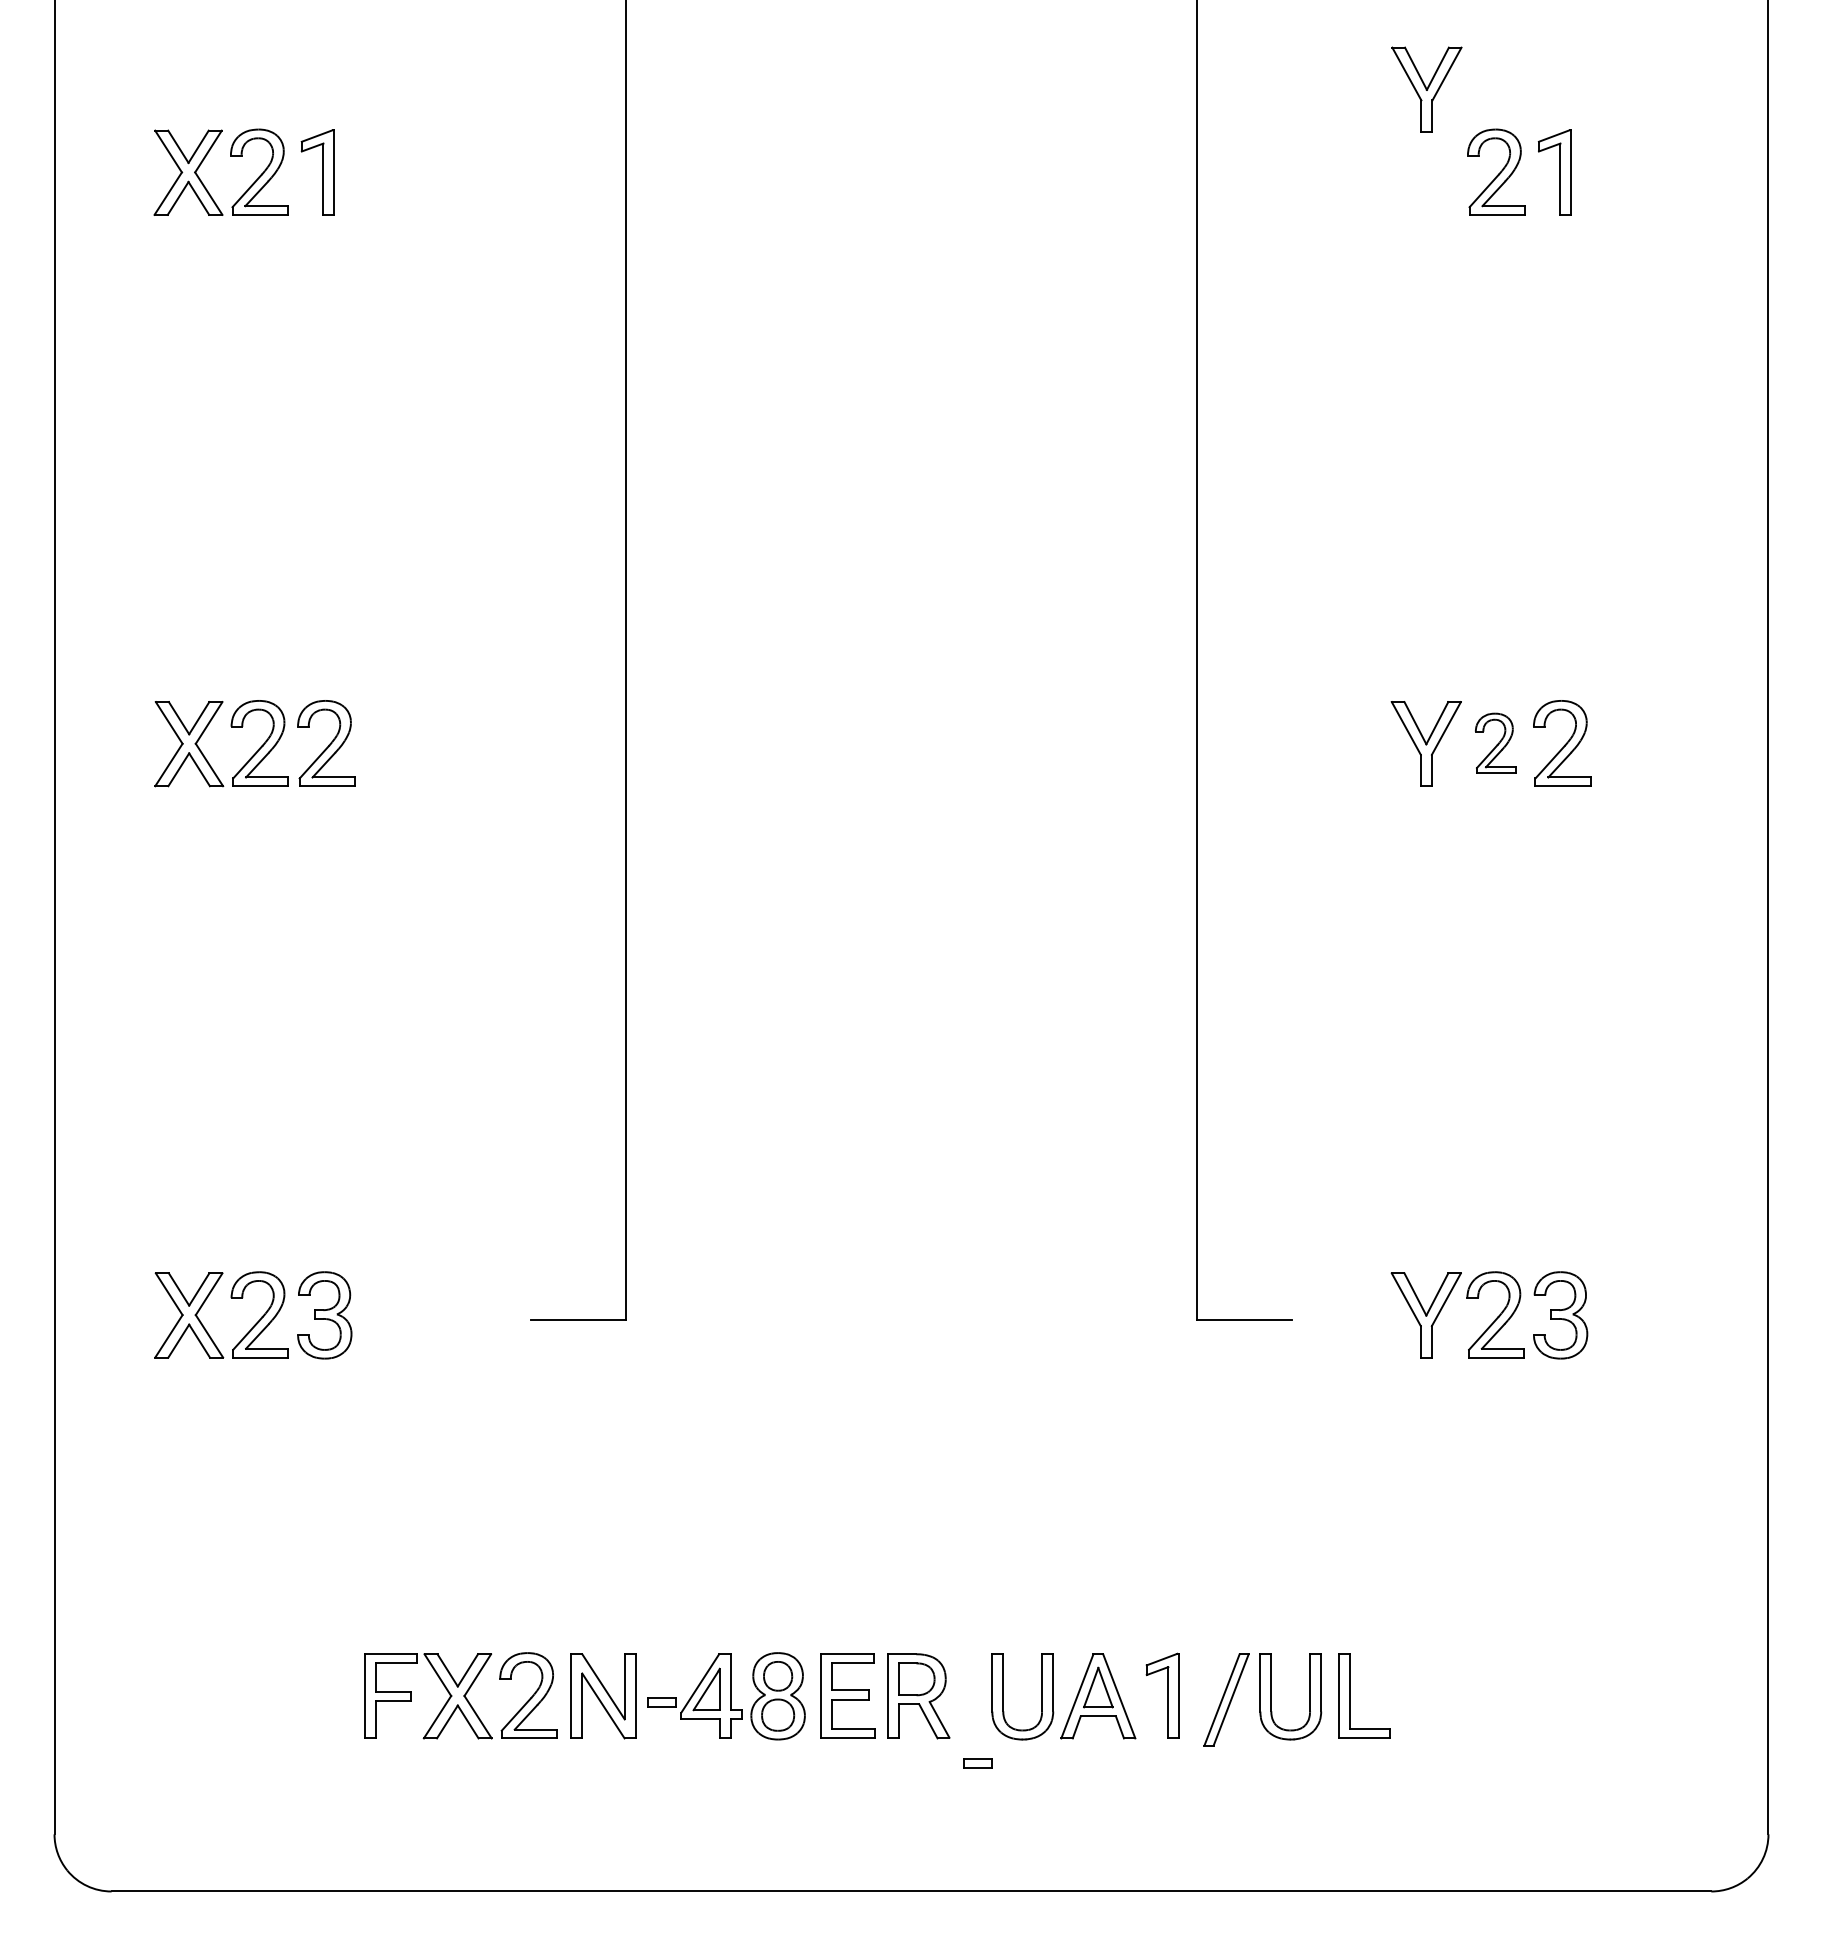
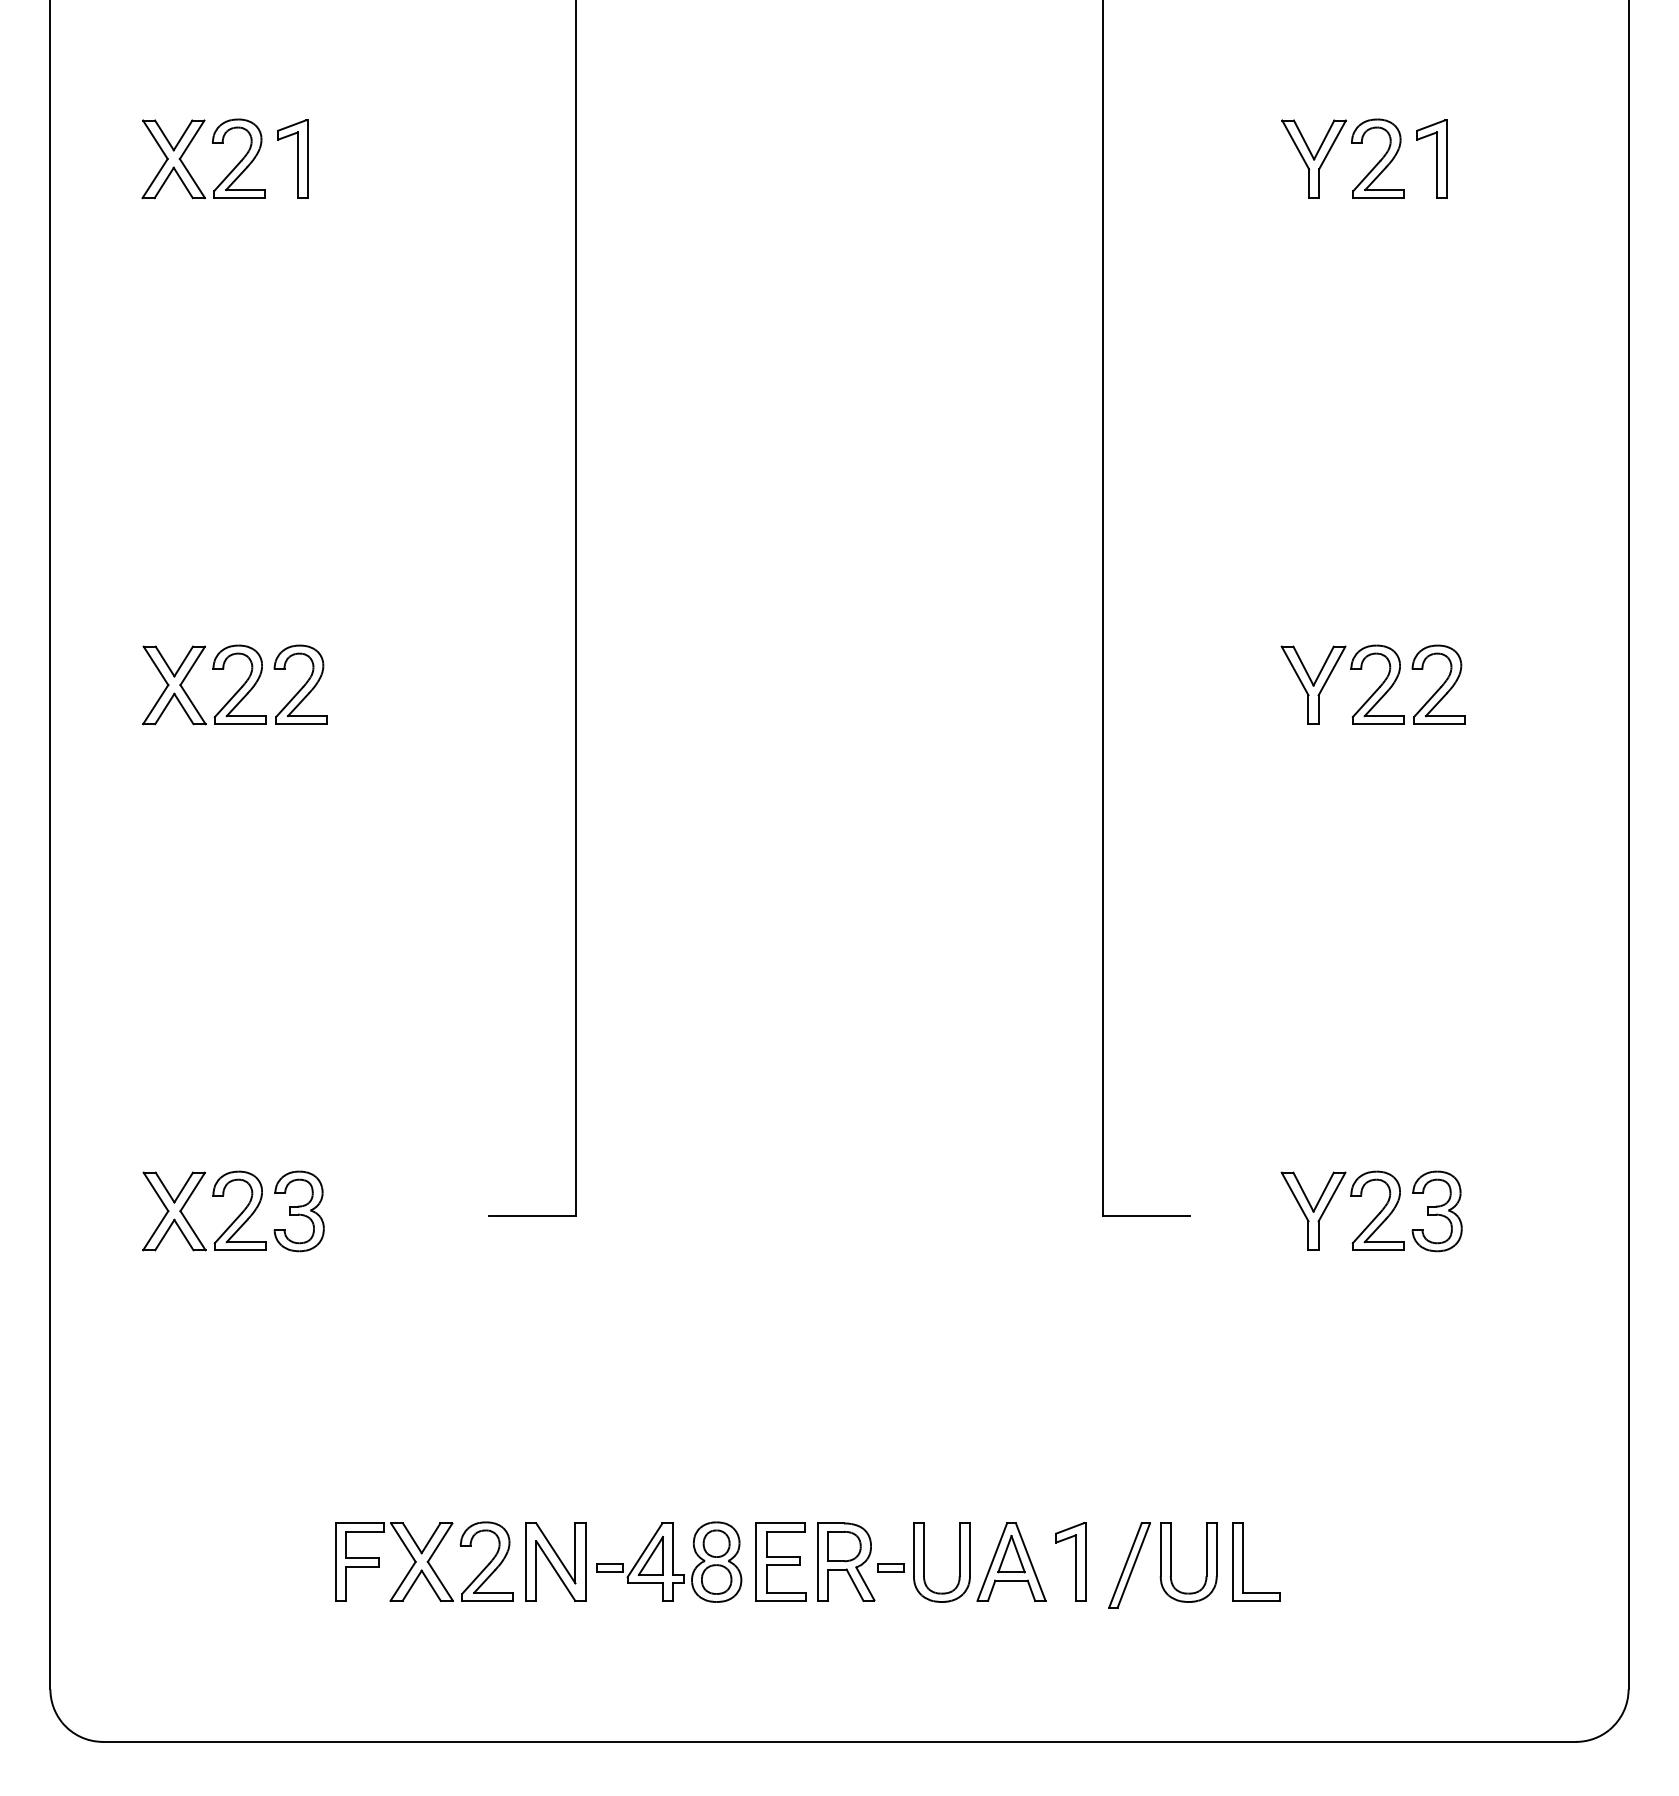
part: (1426, 89) -> (1313, 159), moved
part: (1495, 743) -> (1377, 684), size x1.43
part: (977, 1763) -> (891, 1567), moved

